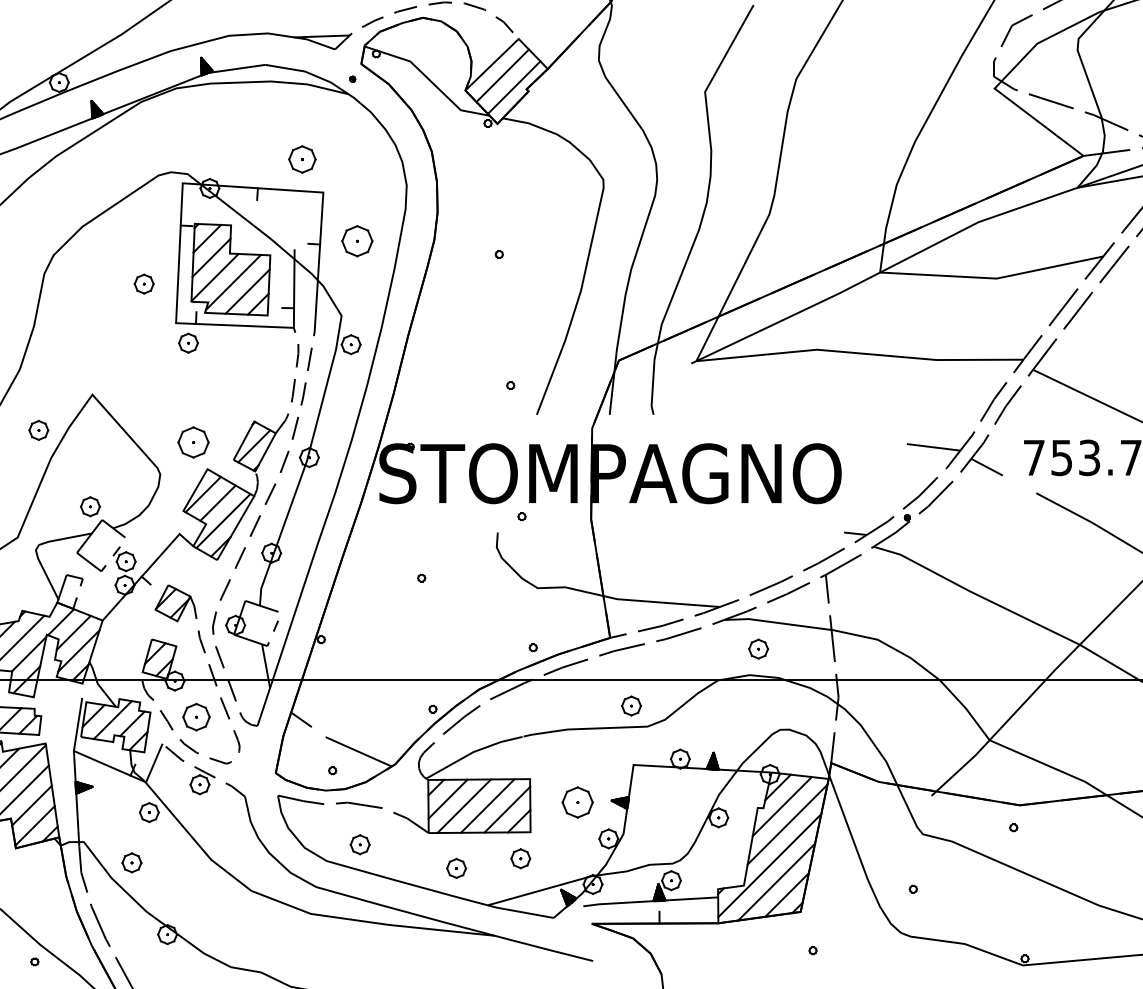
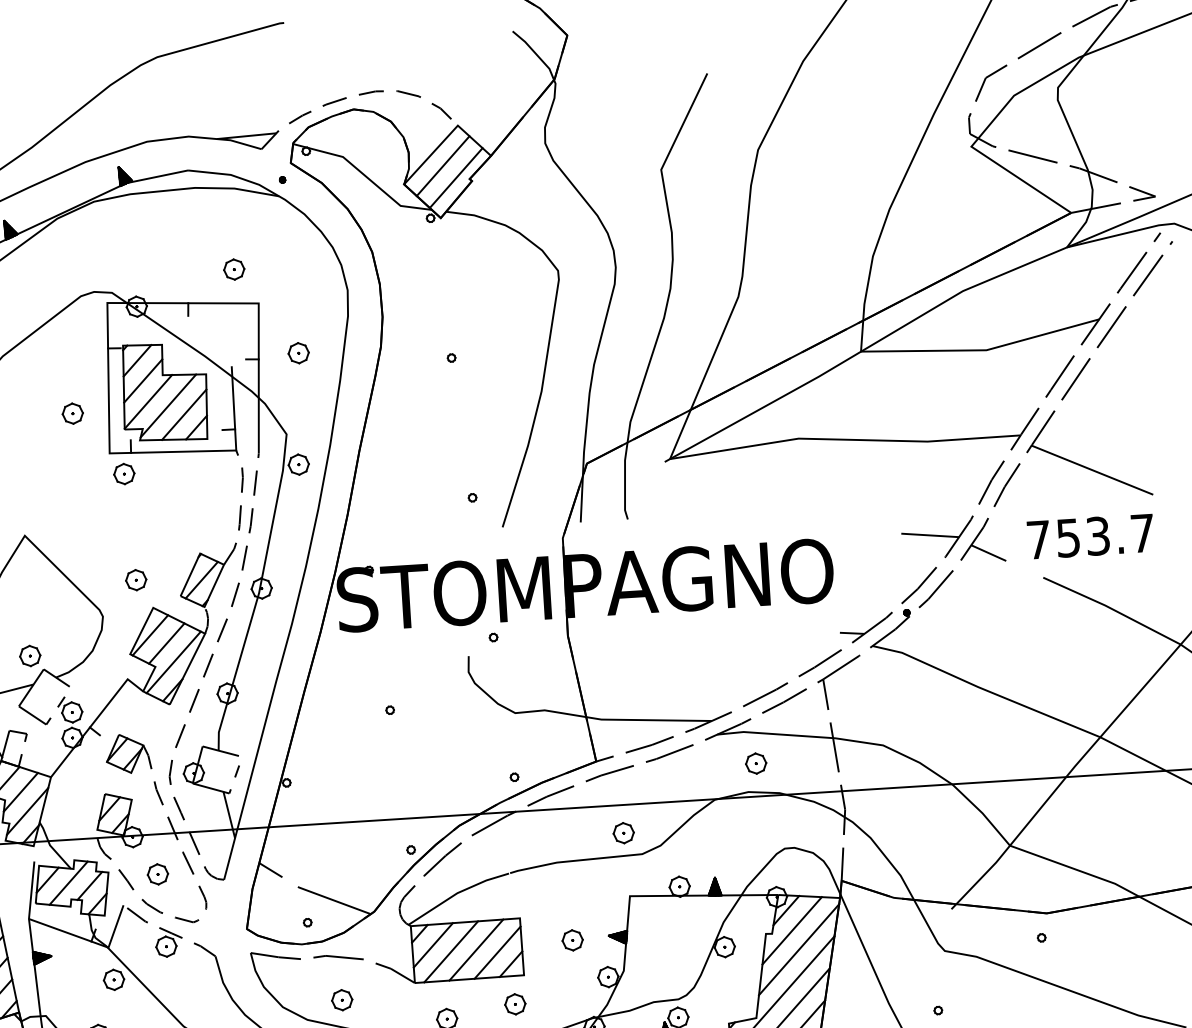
part: (302, 159) -> (234, 269), size x0.71
part: (357, 240) -> (298, 352), size x0.62
part: (192, 442) -> (135, 580), size x0.62
part: (195, 716) -> (157, 873), size x0.71
part: (577, 802) -> (572, 940), size x0.62

